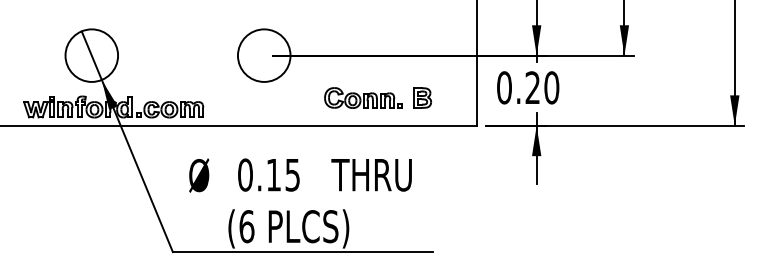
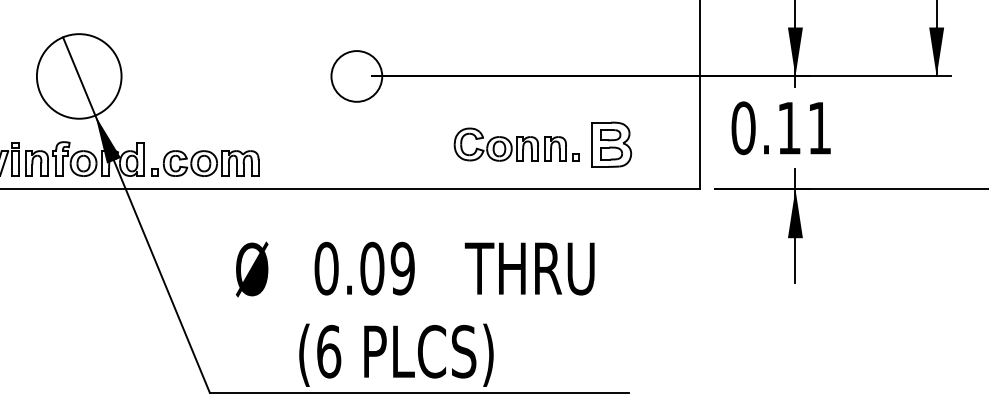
circle: (263, 55) -> (355, 76), size x0.6
text: (542, 87) -> (804, 127), 0.20 -> 0.11
part: (422, 97) -> (611, 143), size x1.4
text: (283, 174) -> (387, 267), 0.15 -> 0.09

